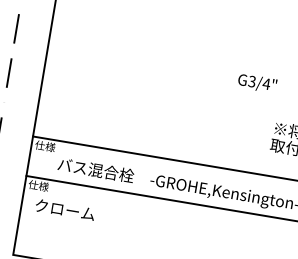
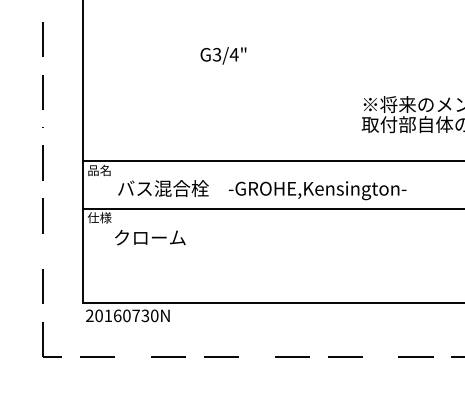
text: (257, 83) -> (223, 55), moved
text: (45, 146) -> (99, 170), 仕様 -> 品名
text: (65, 209) -> (150, 237), moved

